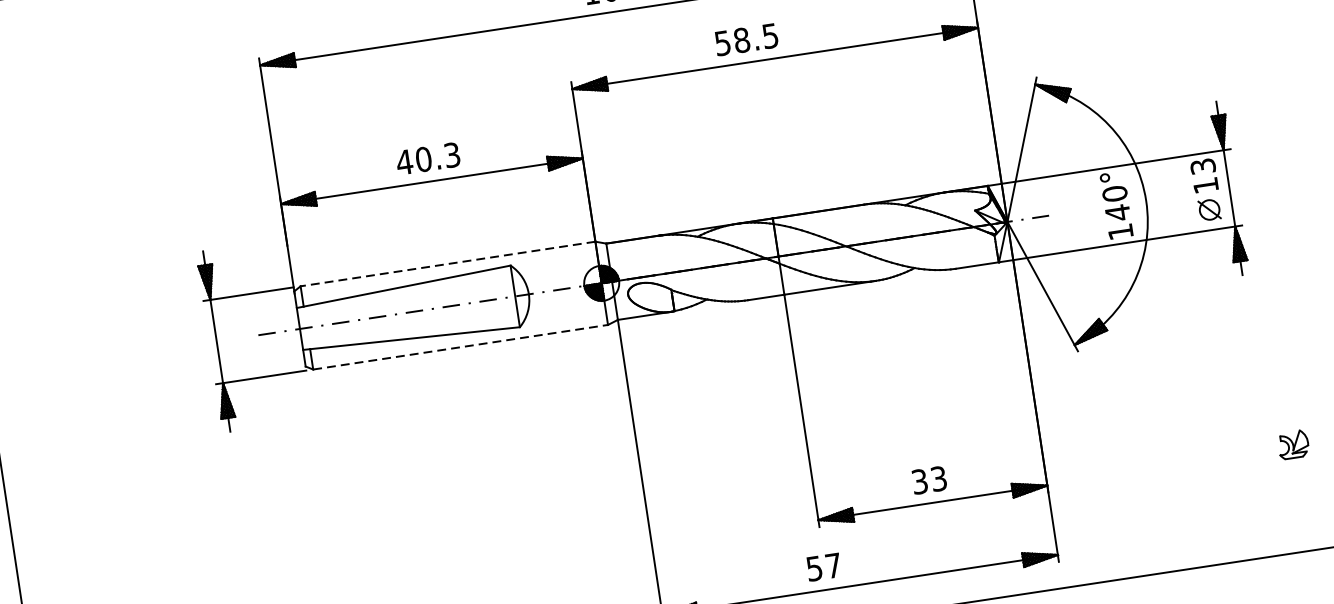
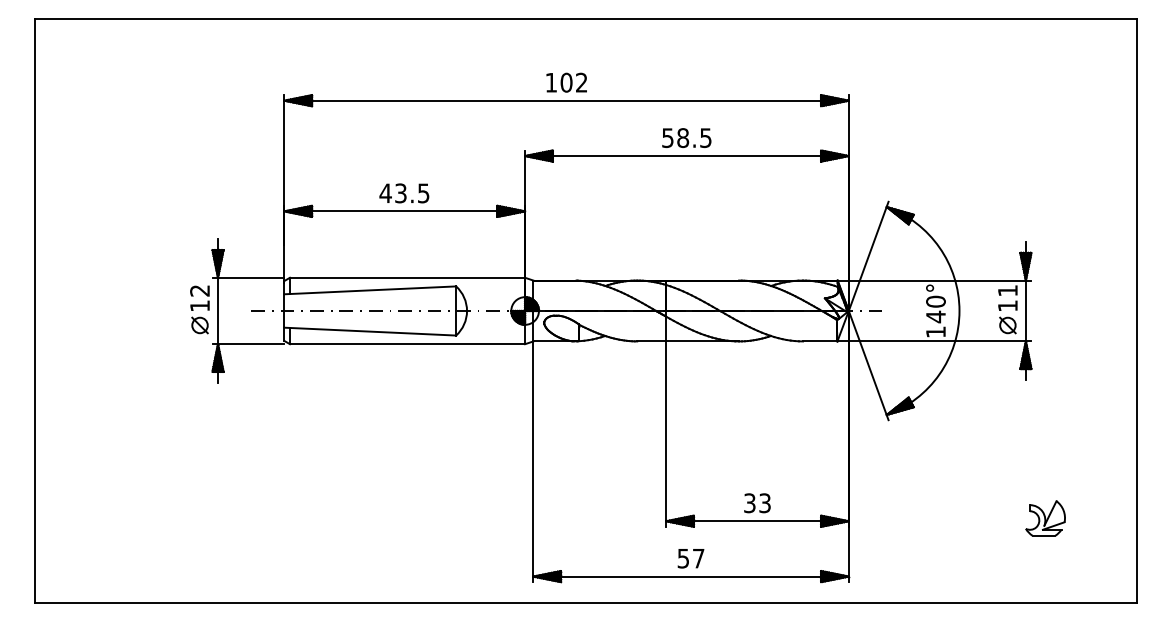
text: (746, 39) -> (686, 137), moved
text: (438, 157) -> (412, 193), 40.3 -> 43.5
text: (1202, 166) -> (1007, 290), 13 -> 11
line: (447, 263) -> (407, 277), dashed -> solid
part: (193, 343) -> (199, 309), added
line: (460, 347) -> (407, 344), dashed -> solid
part: (1293, 444) -> (1045, 518), size x1.67
text: (823, 567) -> (690, 558), moved

